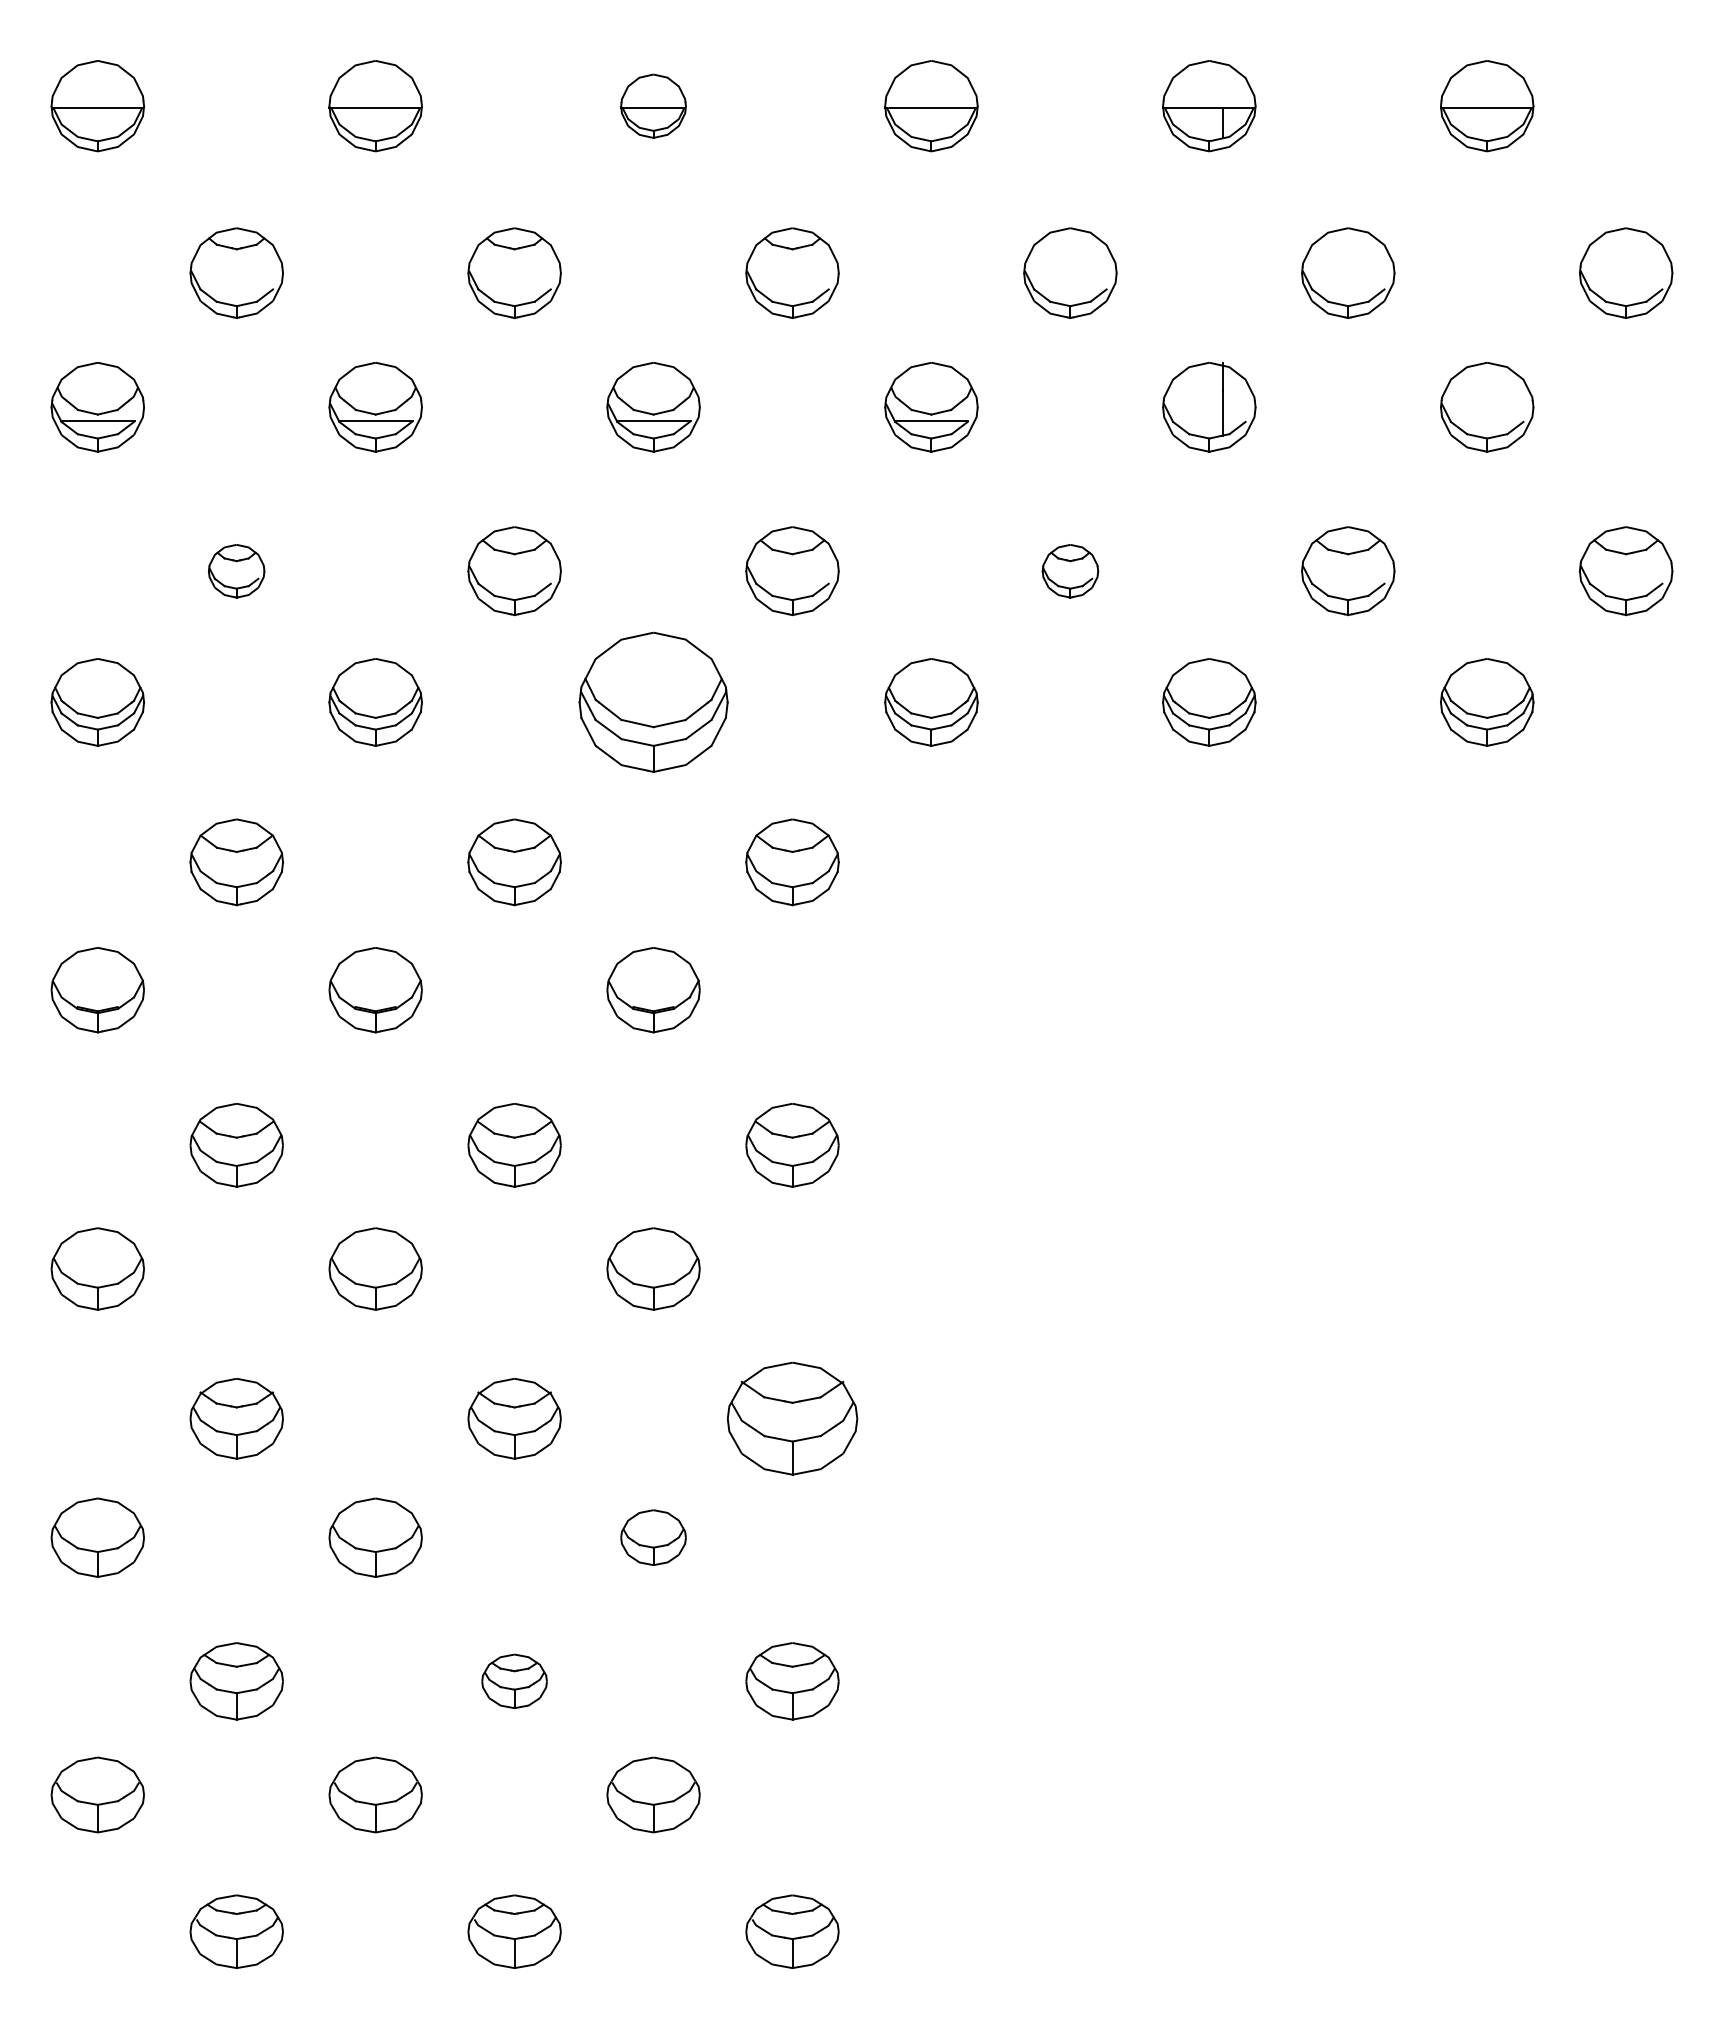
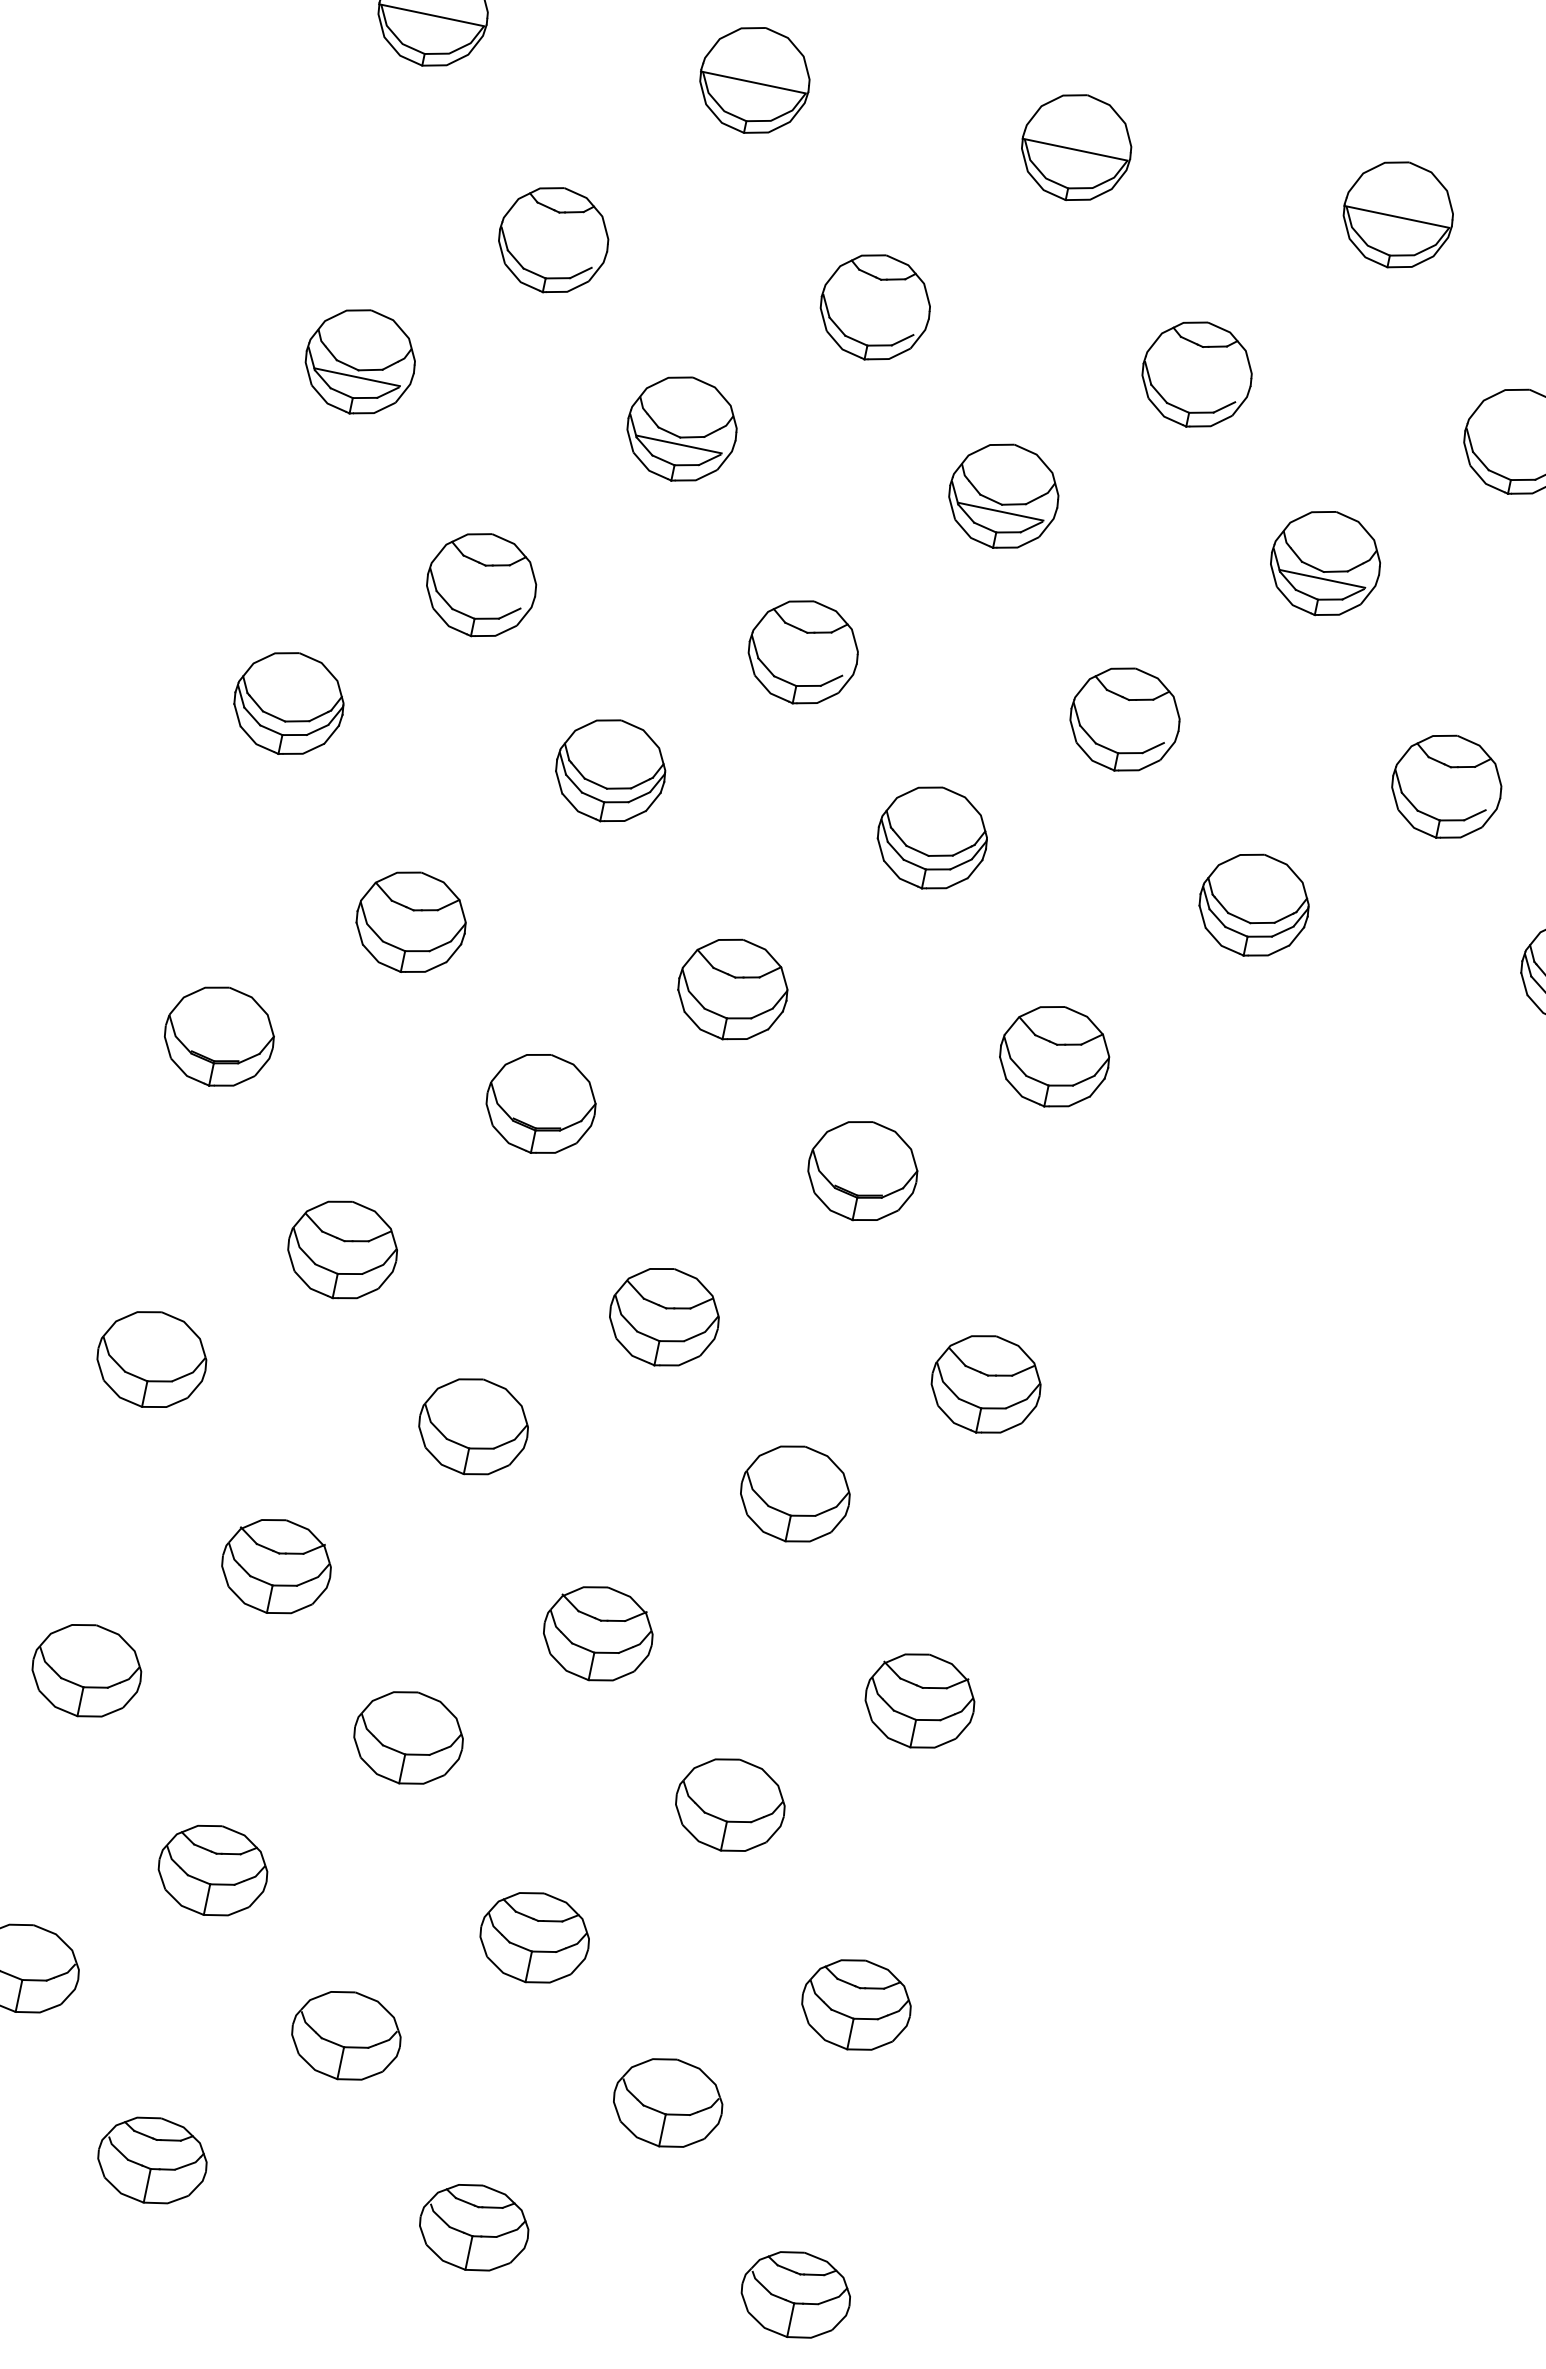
part: (653, 106) -> (1076, 148), size x1.43
part: (236, 571) -> (481, 585), size x1.67
part: (1070, 571) -> (1446, 787), size x1.67
part: (653, 702) -> (932, 838), size x0.62
part: (792, 1418) -> (920, 1700), size x0.71
part: (653, 1537) -> (730, 1804), size x1.43
part: (514, 1681) -> (534, 1937), size x1.43

